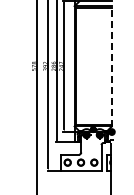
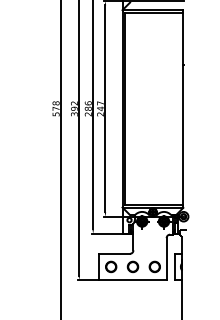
line: (111, 65) -> (183, 107), dashed -> solid

